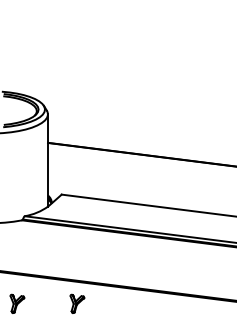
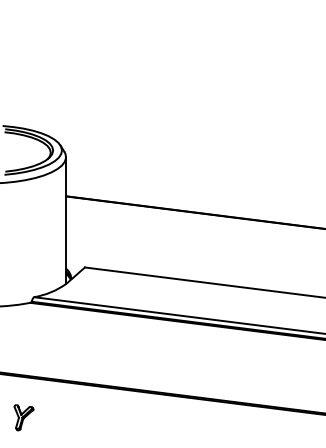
part: (77, 303) -> (106, 417), removed

